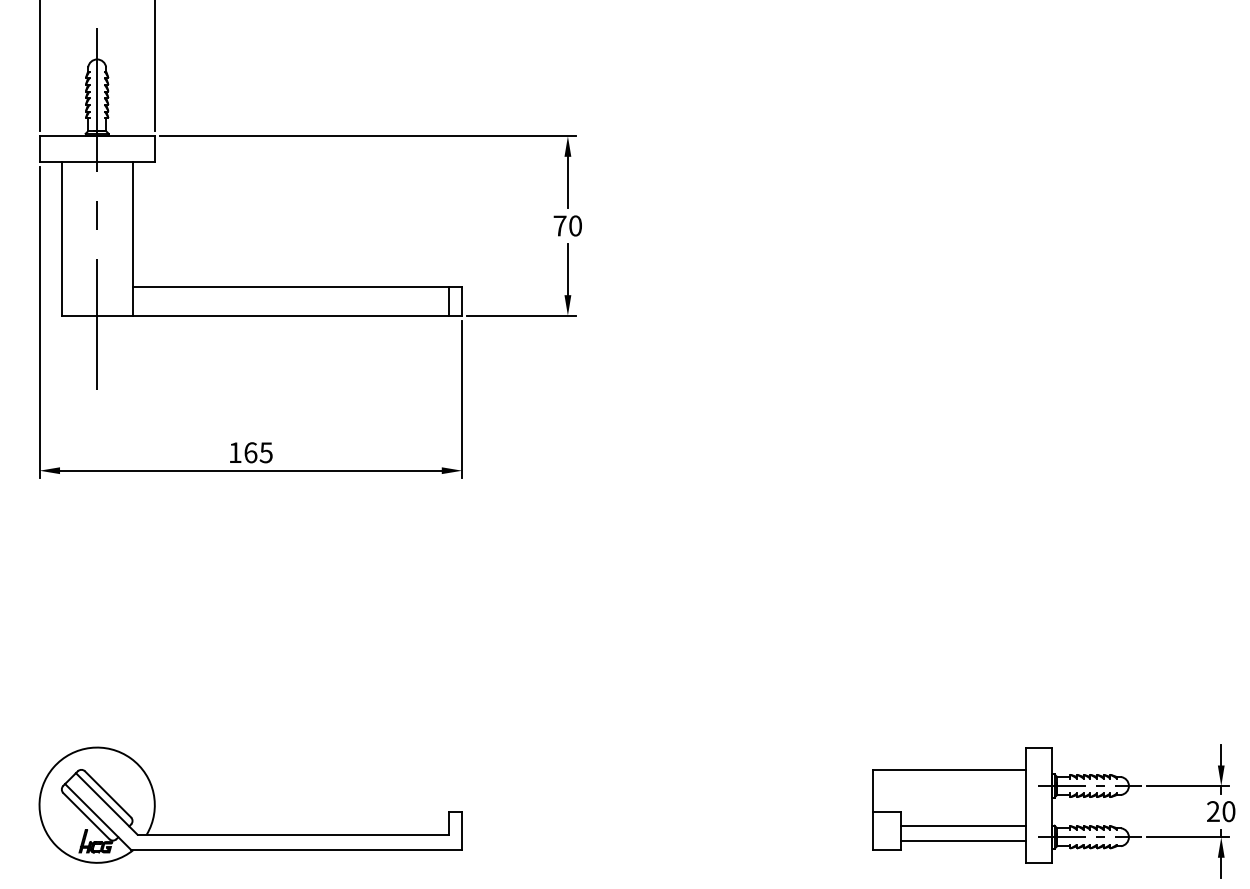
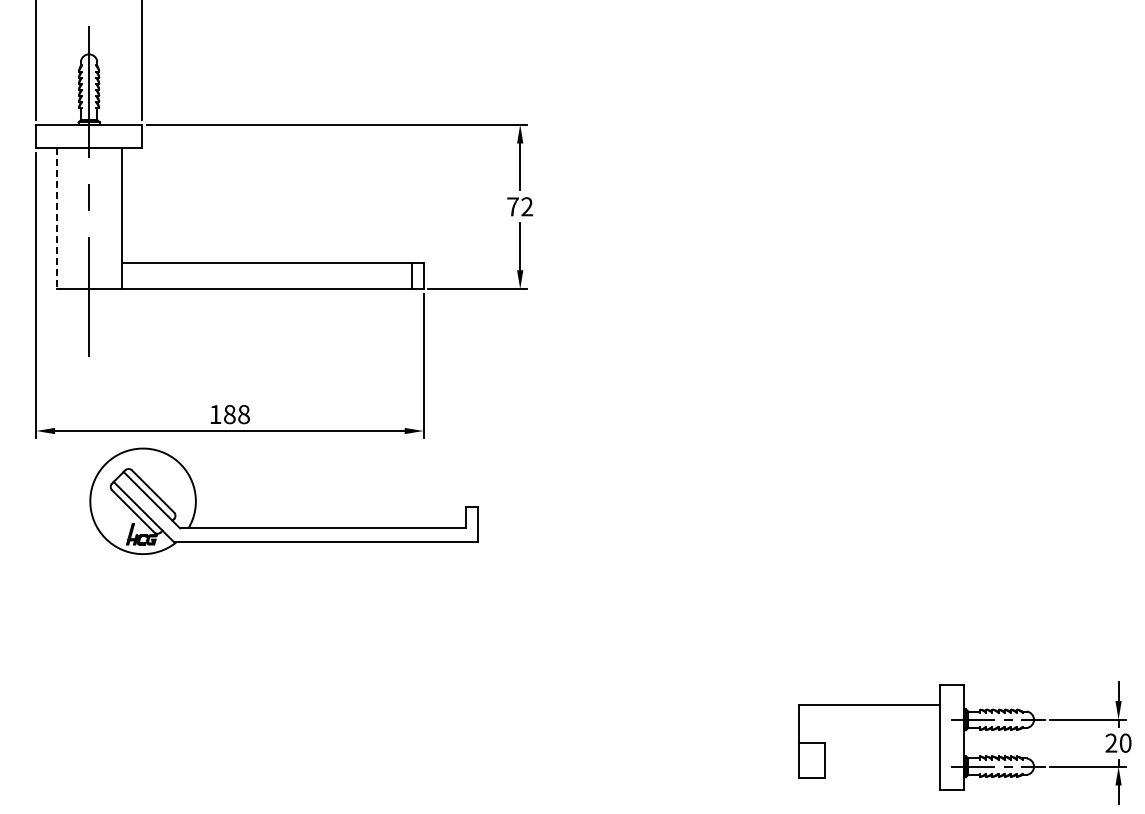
text: (575, 225) -> (527, 206), 70 -> 72
line: (61, 239) -> (56, 219), solid -> dashed
text: (258, 452) -> (236, 414), 165 -> 188
line: (963, 826) -> (882, 756), removed
part: (250, 833) -> (283, 527), moved
line: (963, 840) -> (882, 769), removed

